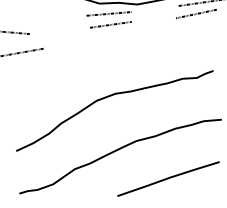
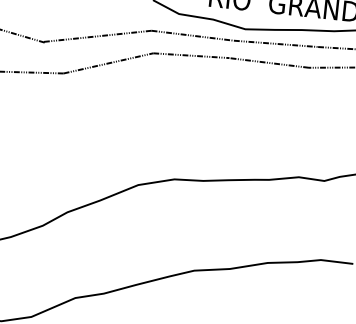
line: (155, 8) -> (276, 42), added
line: (153, 19) -> (268, 61), added
line: (57, 24) -> (96, 35), added
line: (66, 37) -> (108, 61), added

